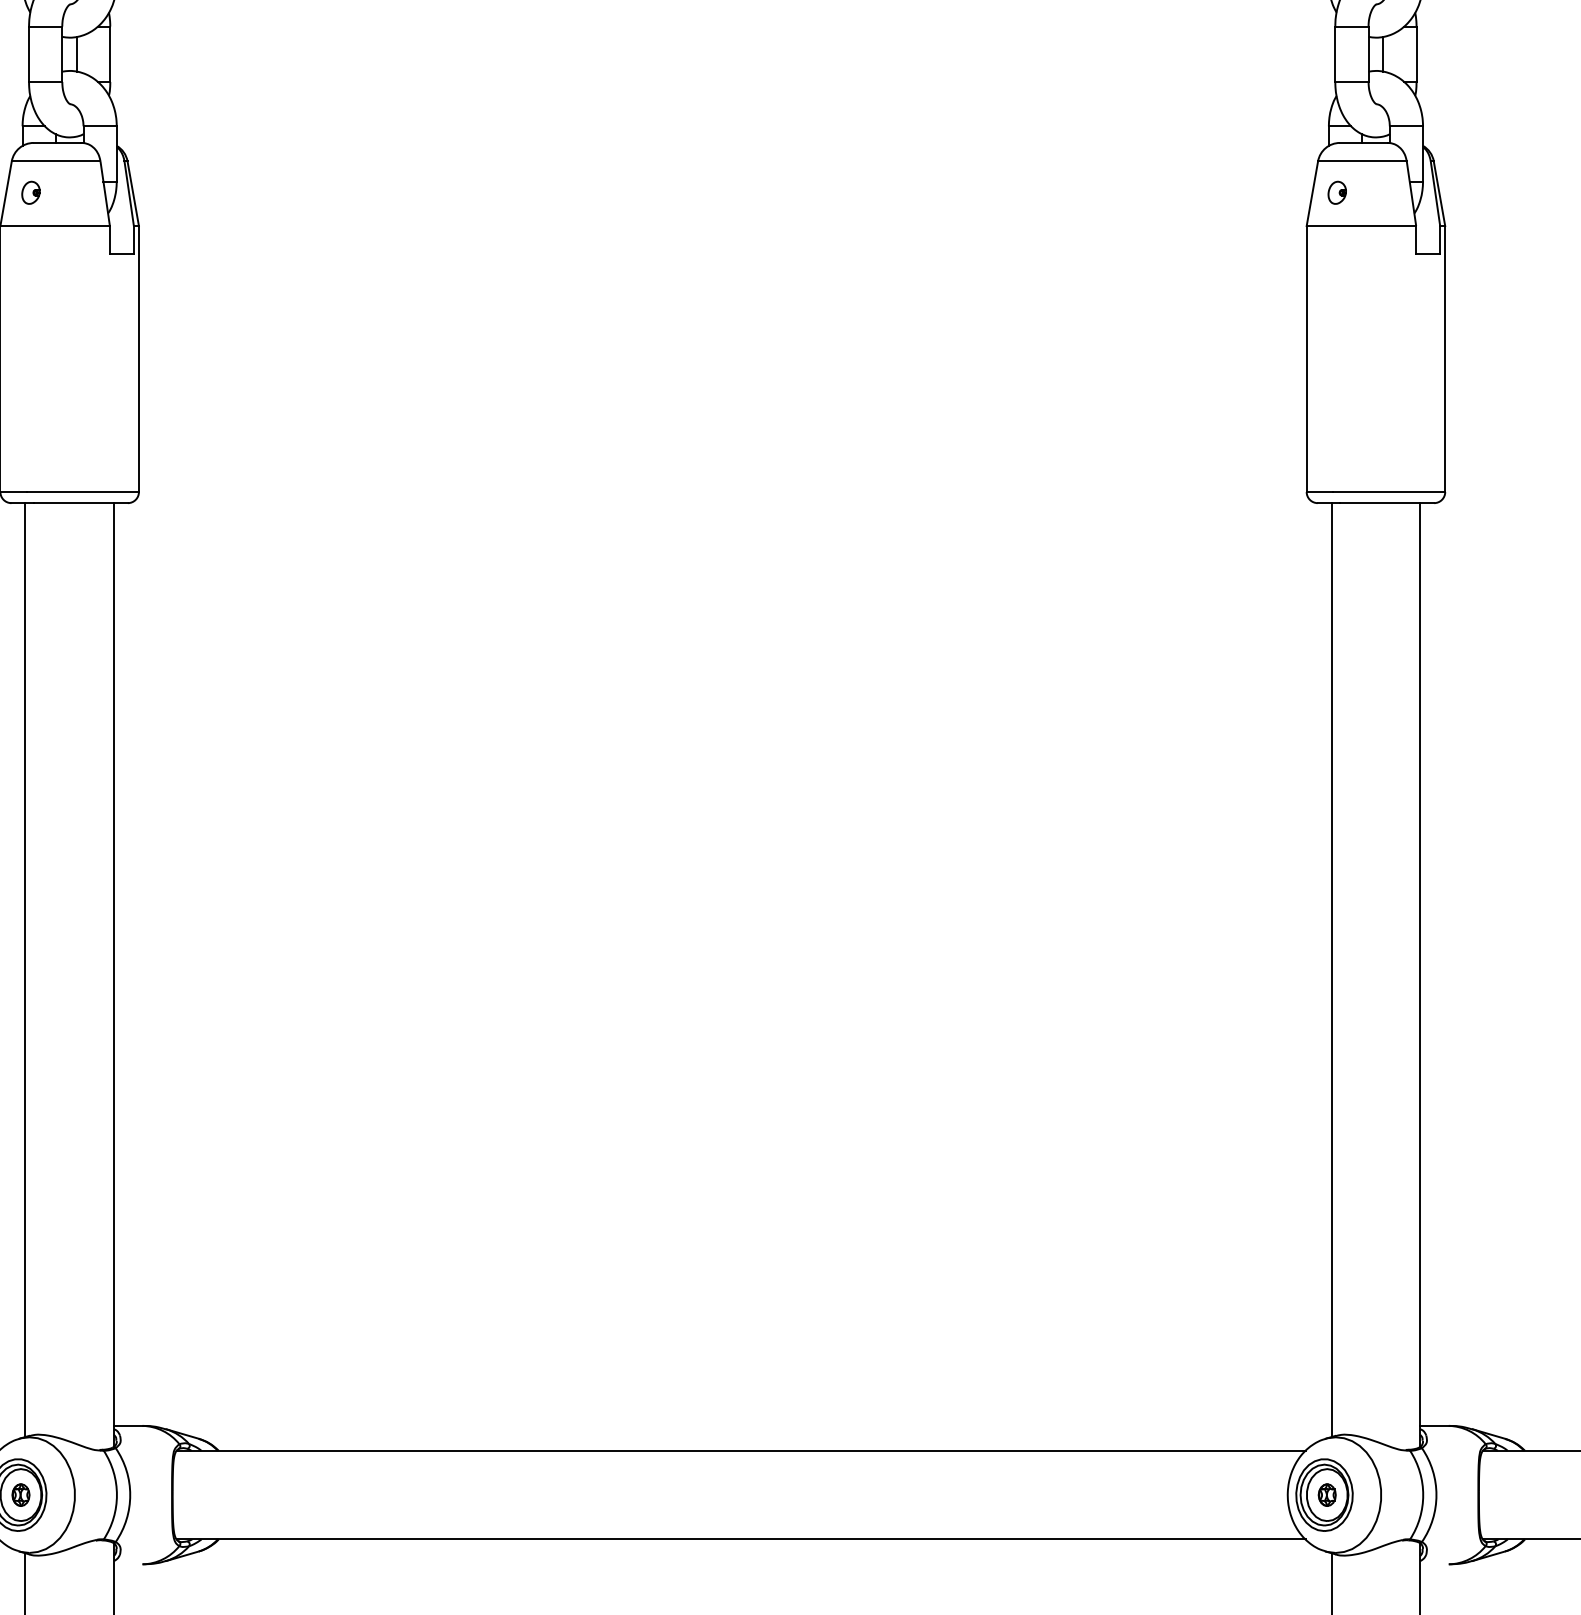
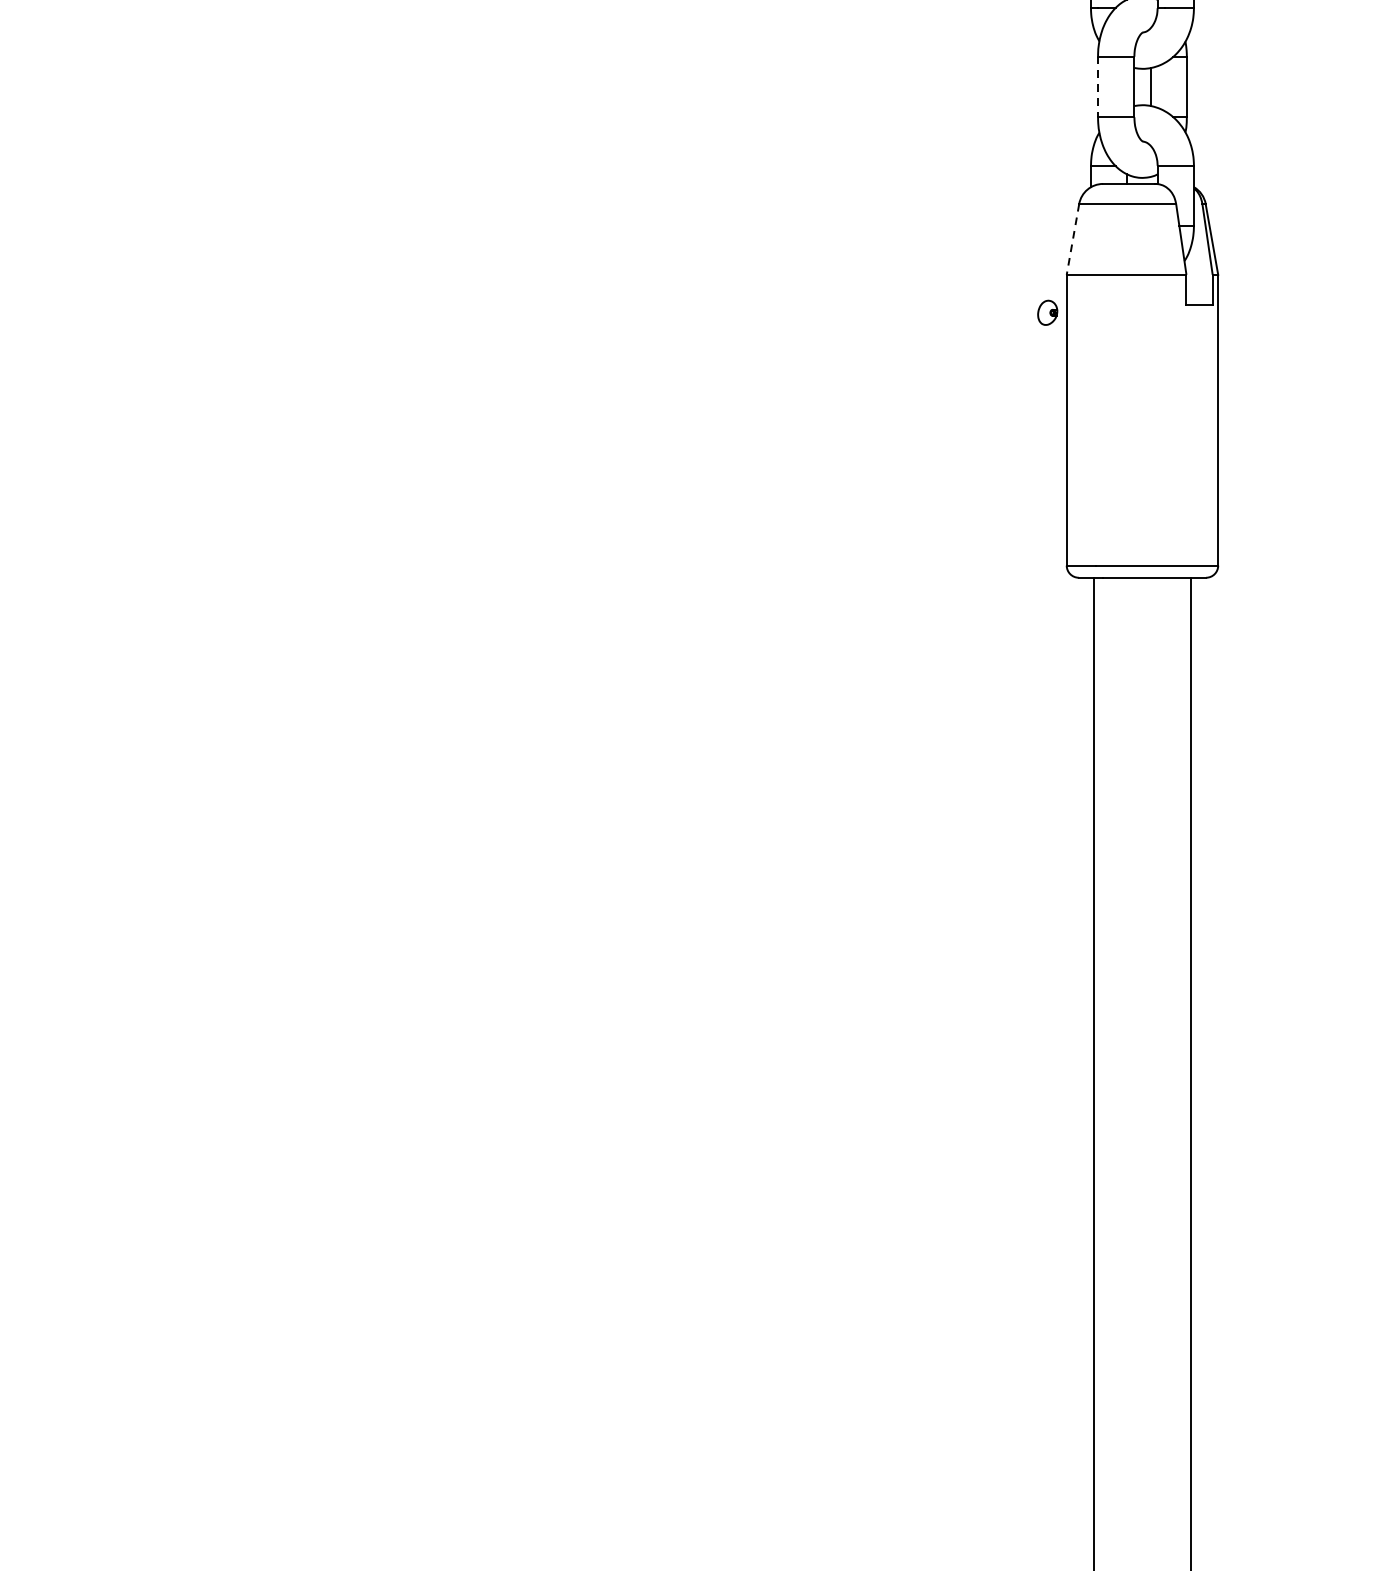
line: (1335, 54) -> (1098, 87), solid -> dashed
part: (1336, 192) -> (1046, 312), moved
line: (1312, 193) -> (1073, 239), solid -> dashed

